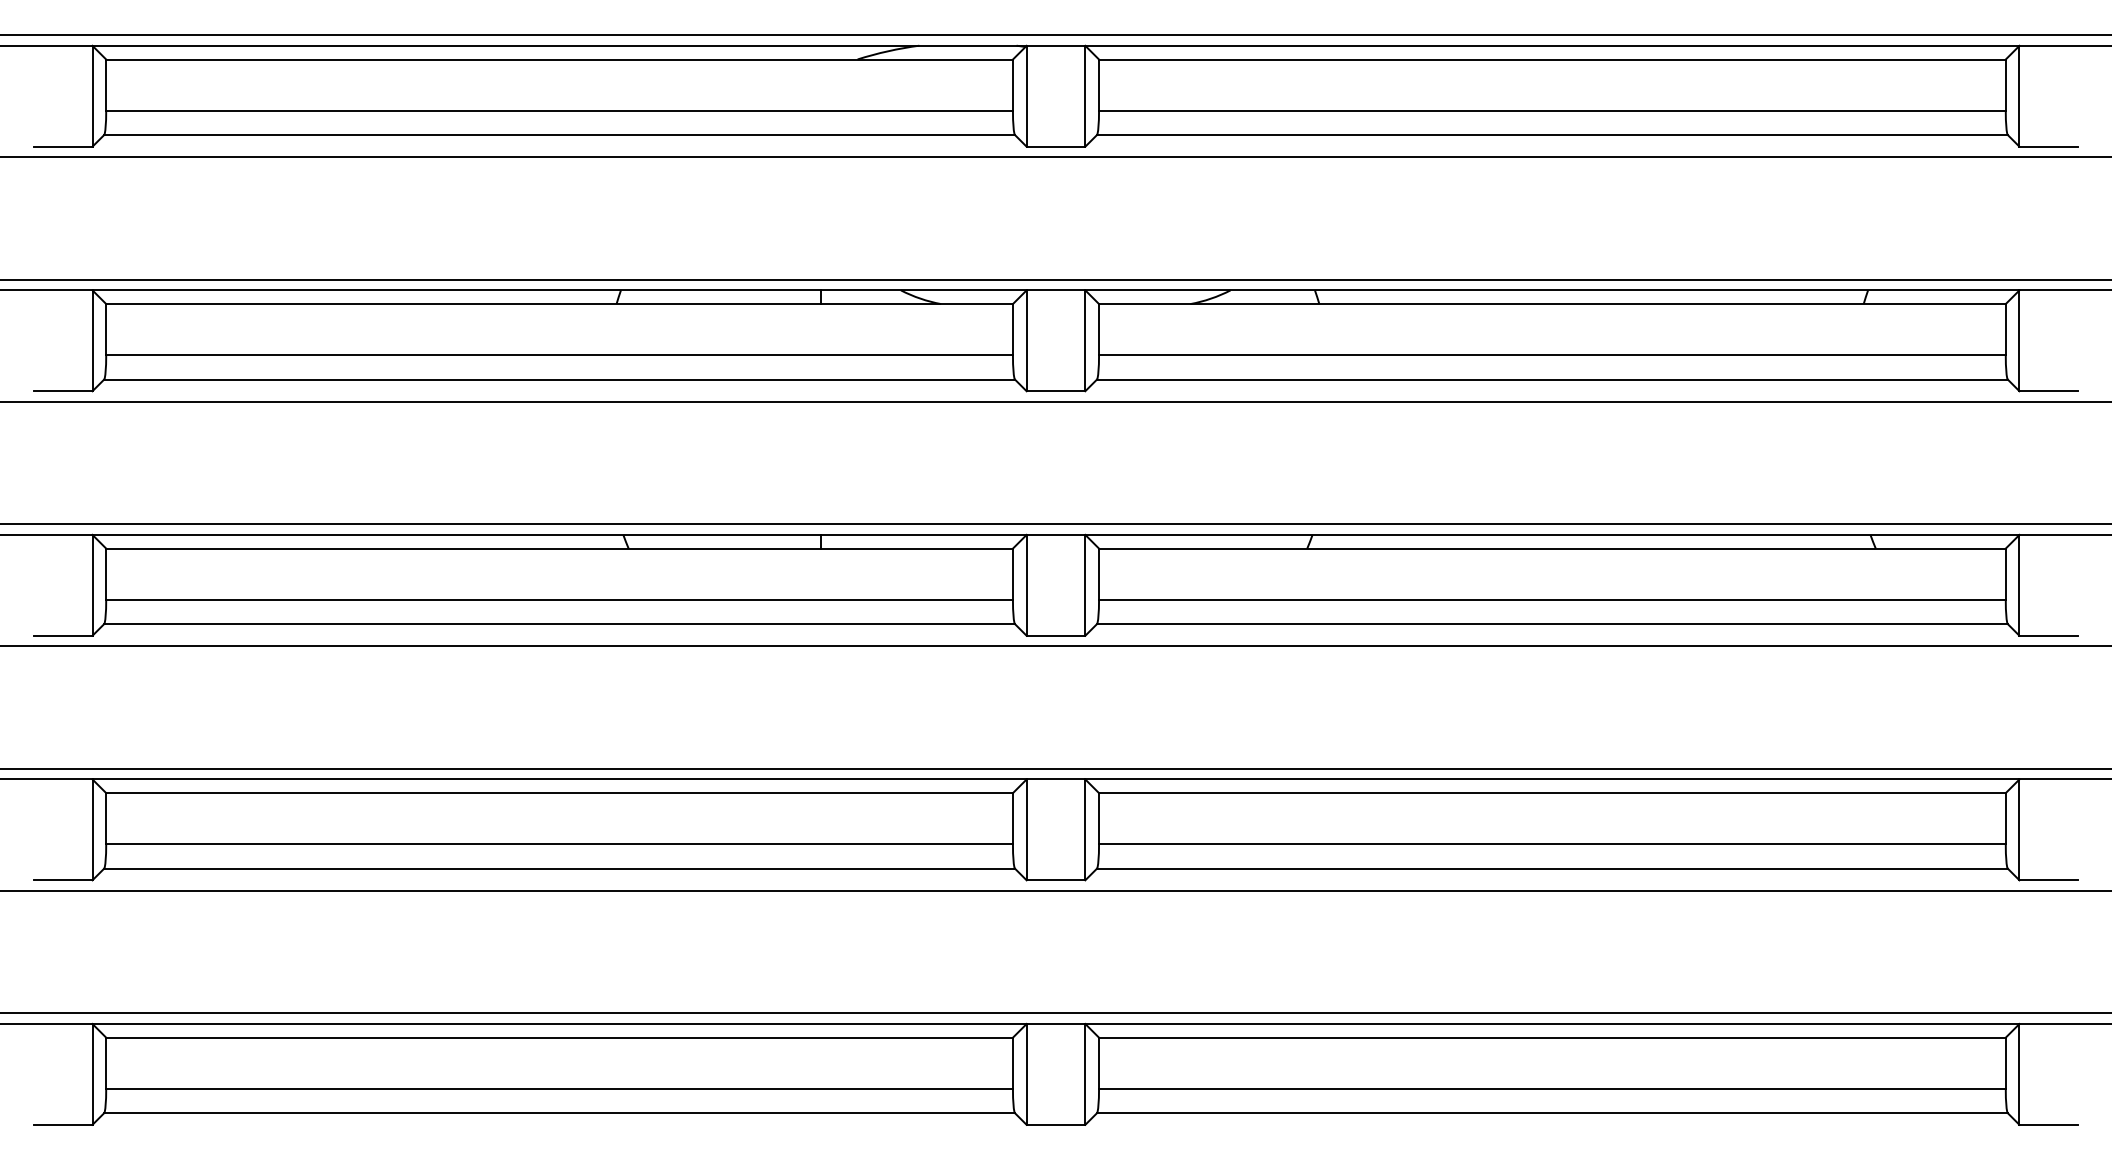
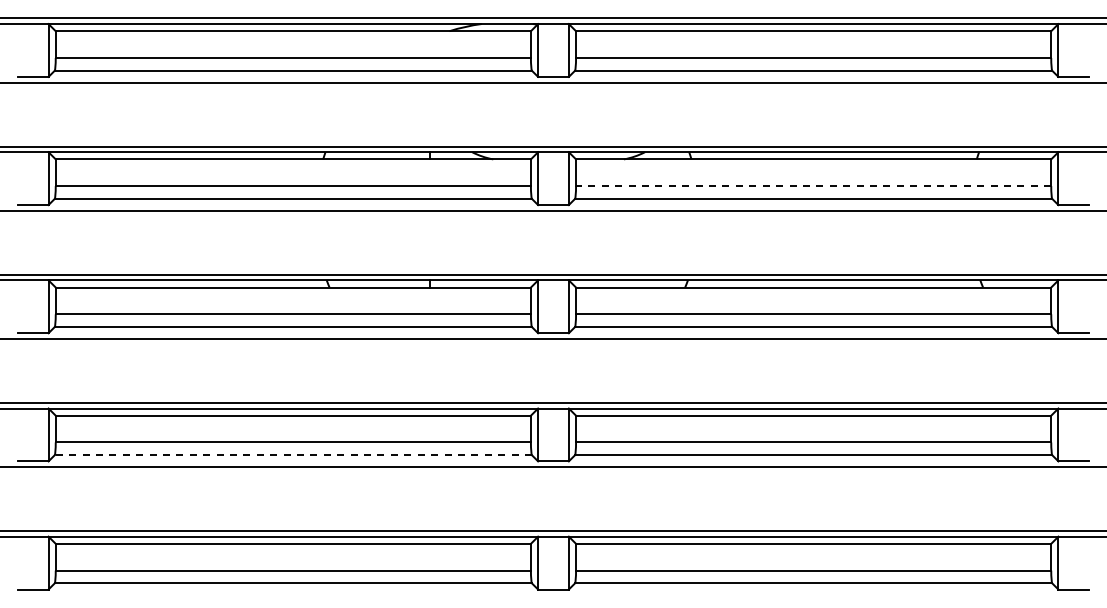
line: (1552, 355) -> (813, 186), solid -> dashed
line: (559, 869) -> (293, 455), solid -> dashed

